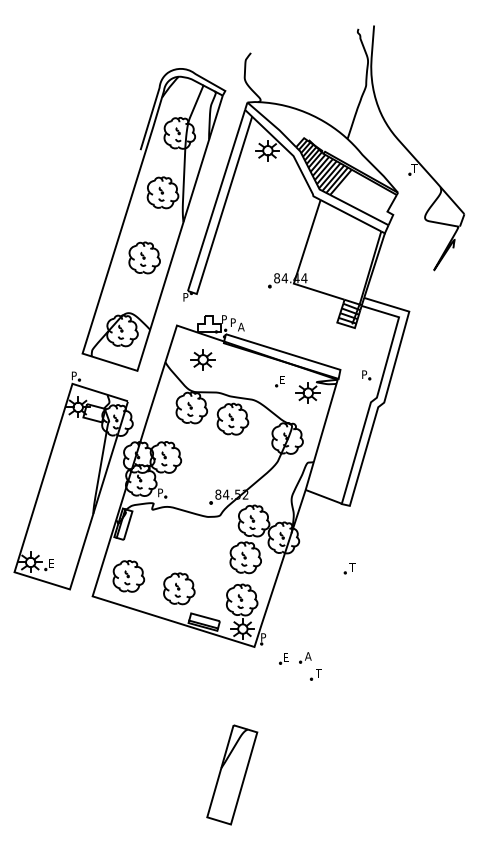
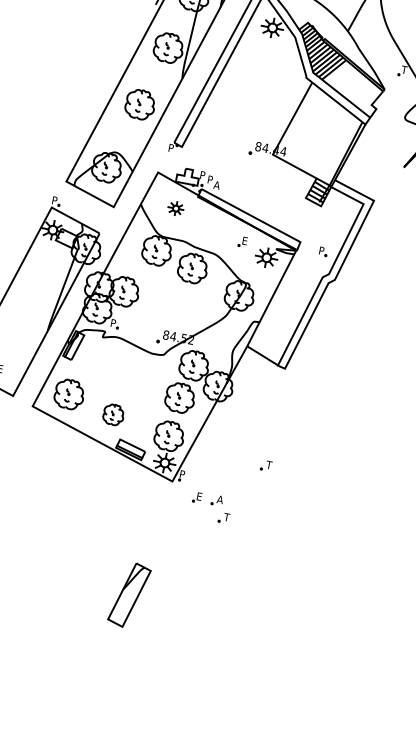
part: (202, 359) -> (175, 208), size x0.7
part: (349, 568) -> (266, 465), moved
part: (179, 588) -> (113, 414), size x0.7
part: (232, 774) -> (129, 594), size x0.7

